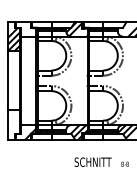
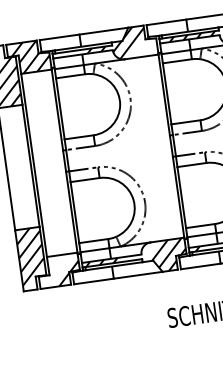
hatch: (27, 28) -> (31, 55), added
hatch: (13, 123) -> (30, 256), added

